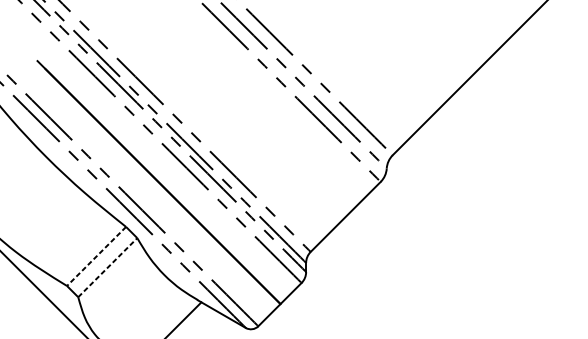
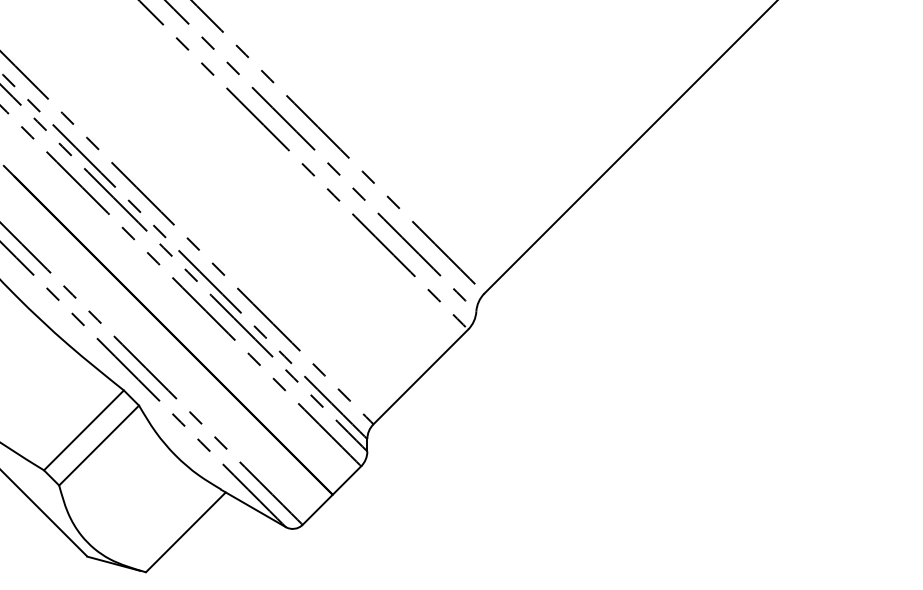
line: (96, 256) -> (83, 430), dashed -> solid
line: (108, 267) -> (99, 445), dashed -> solid

